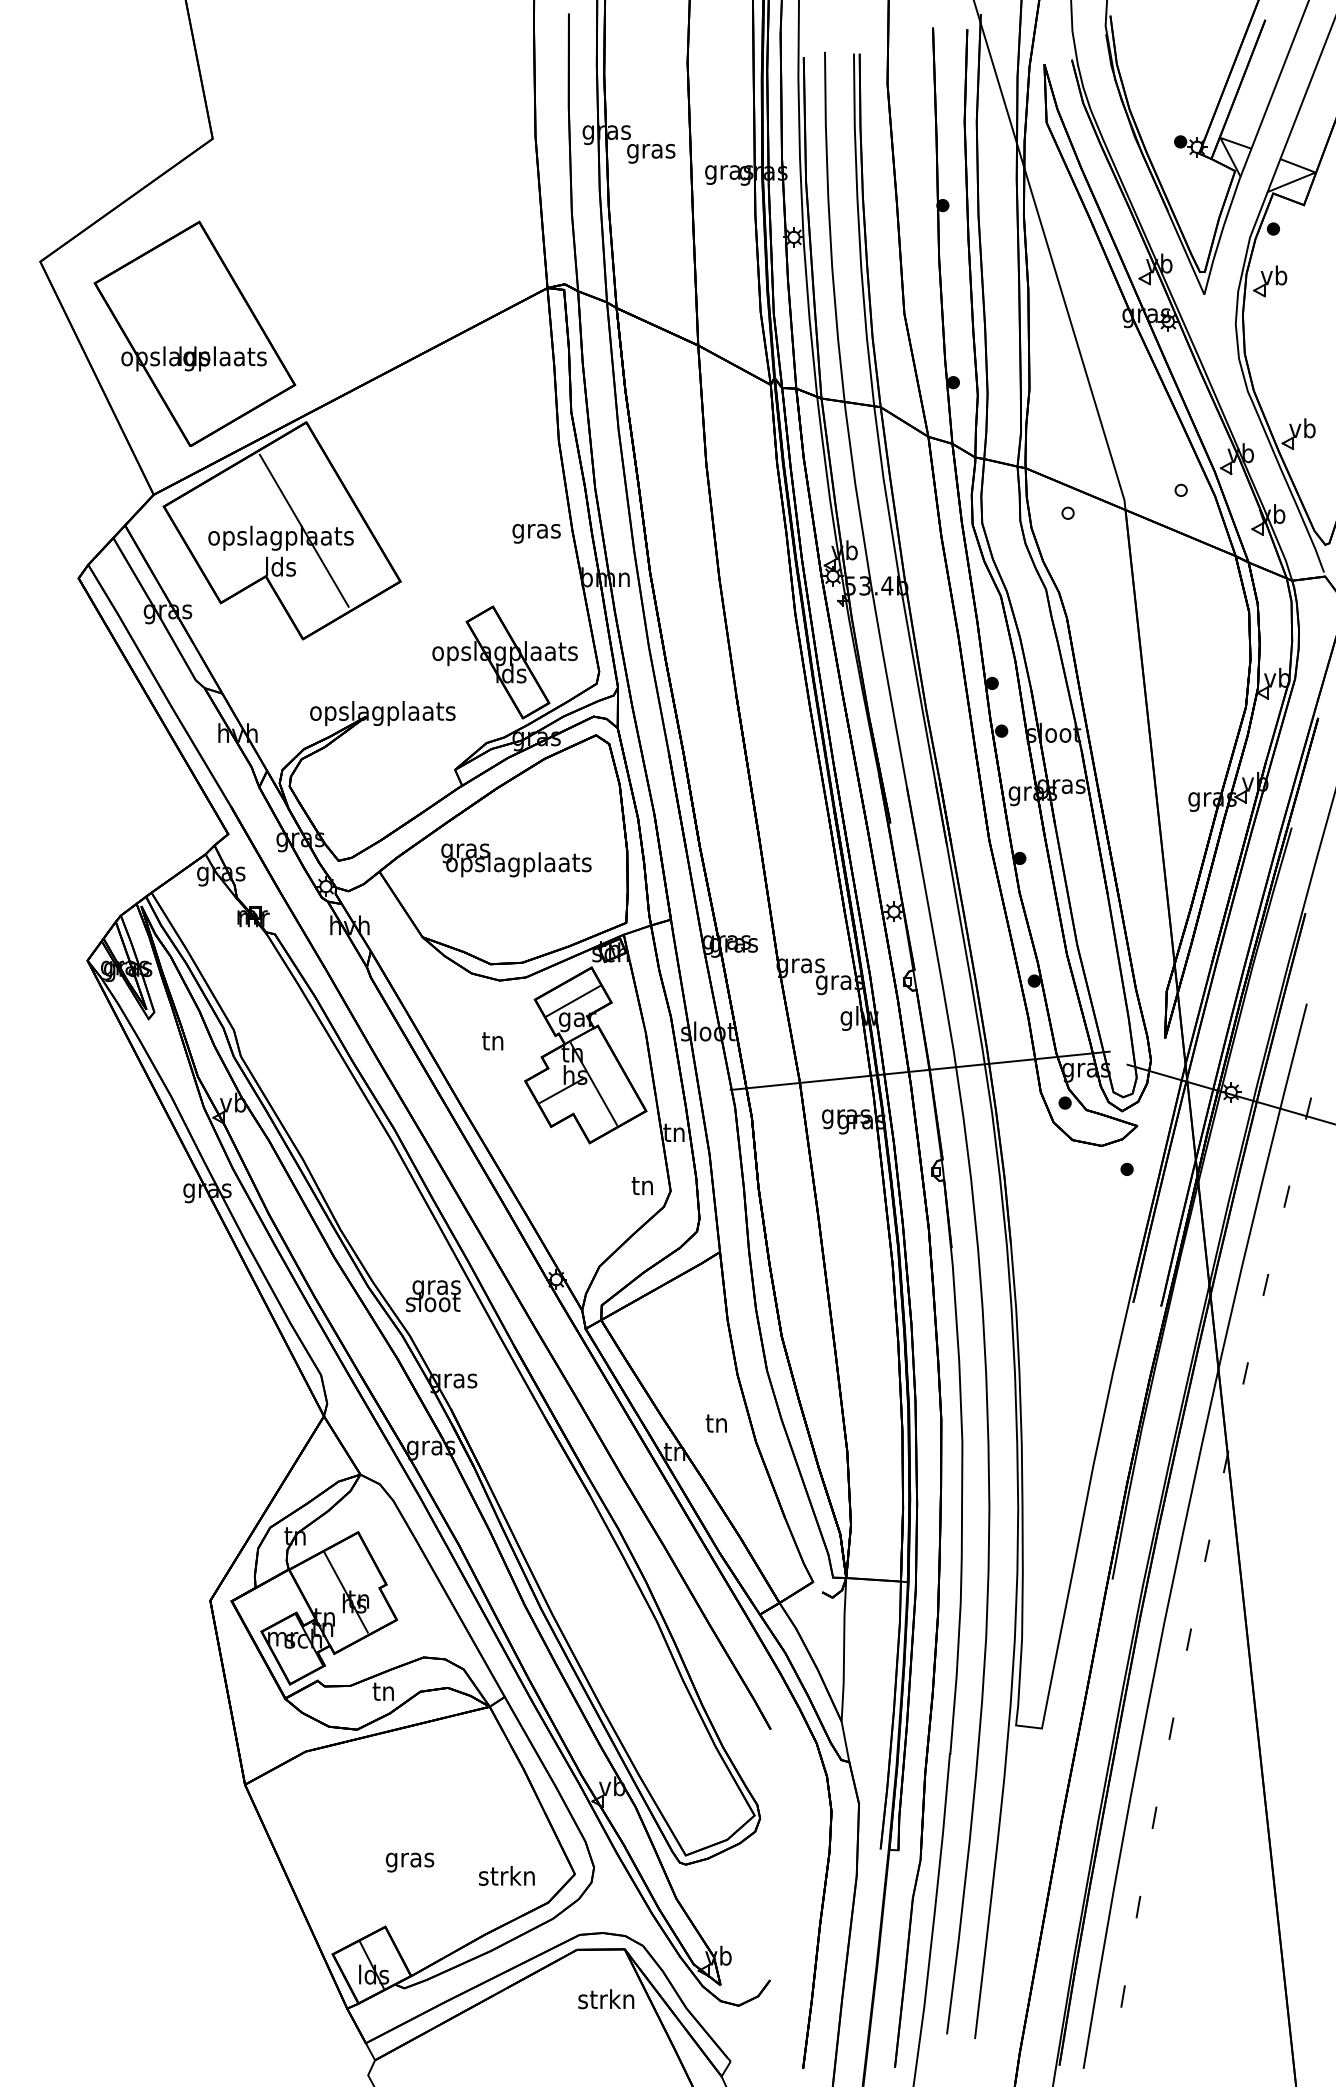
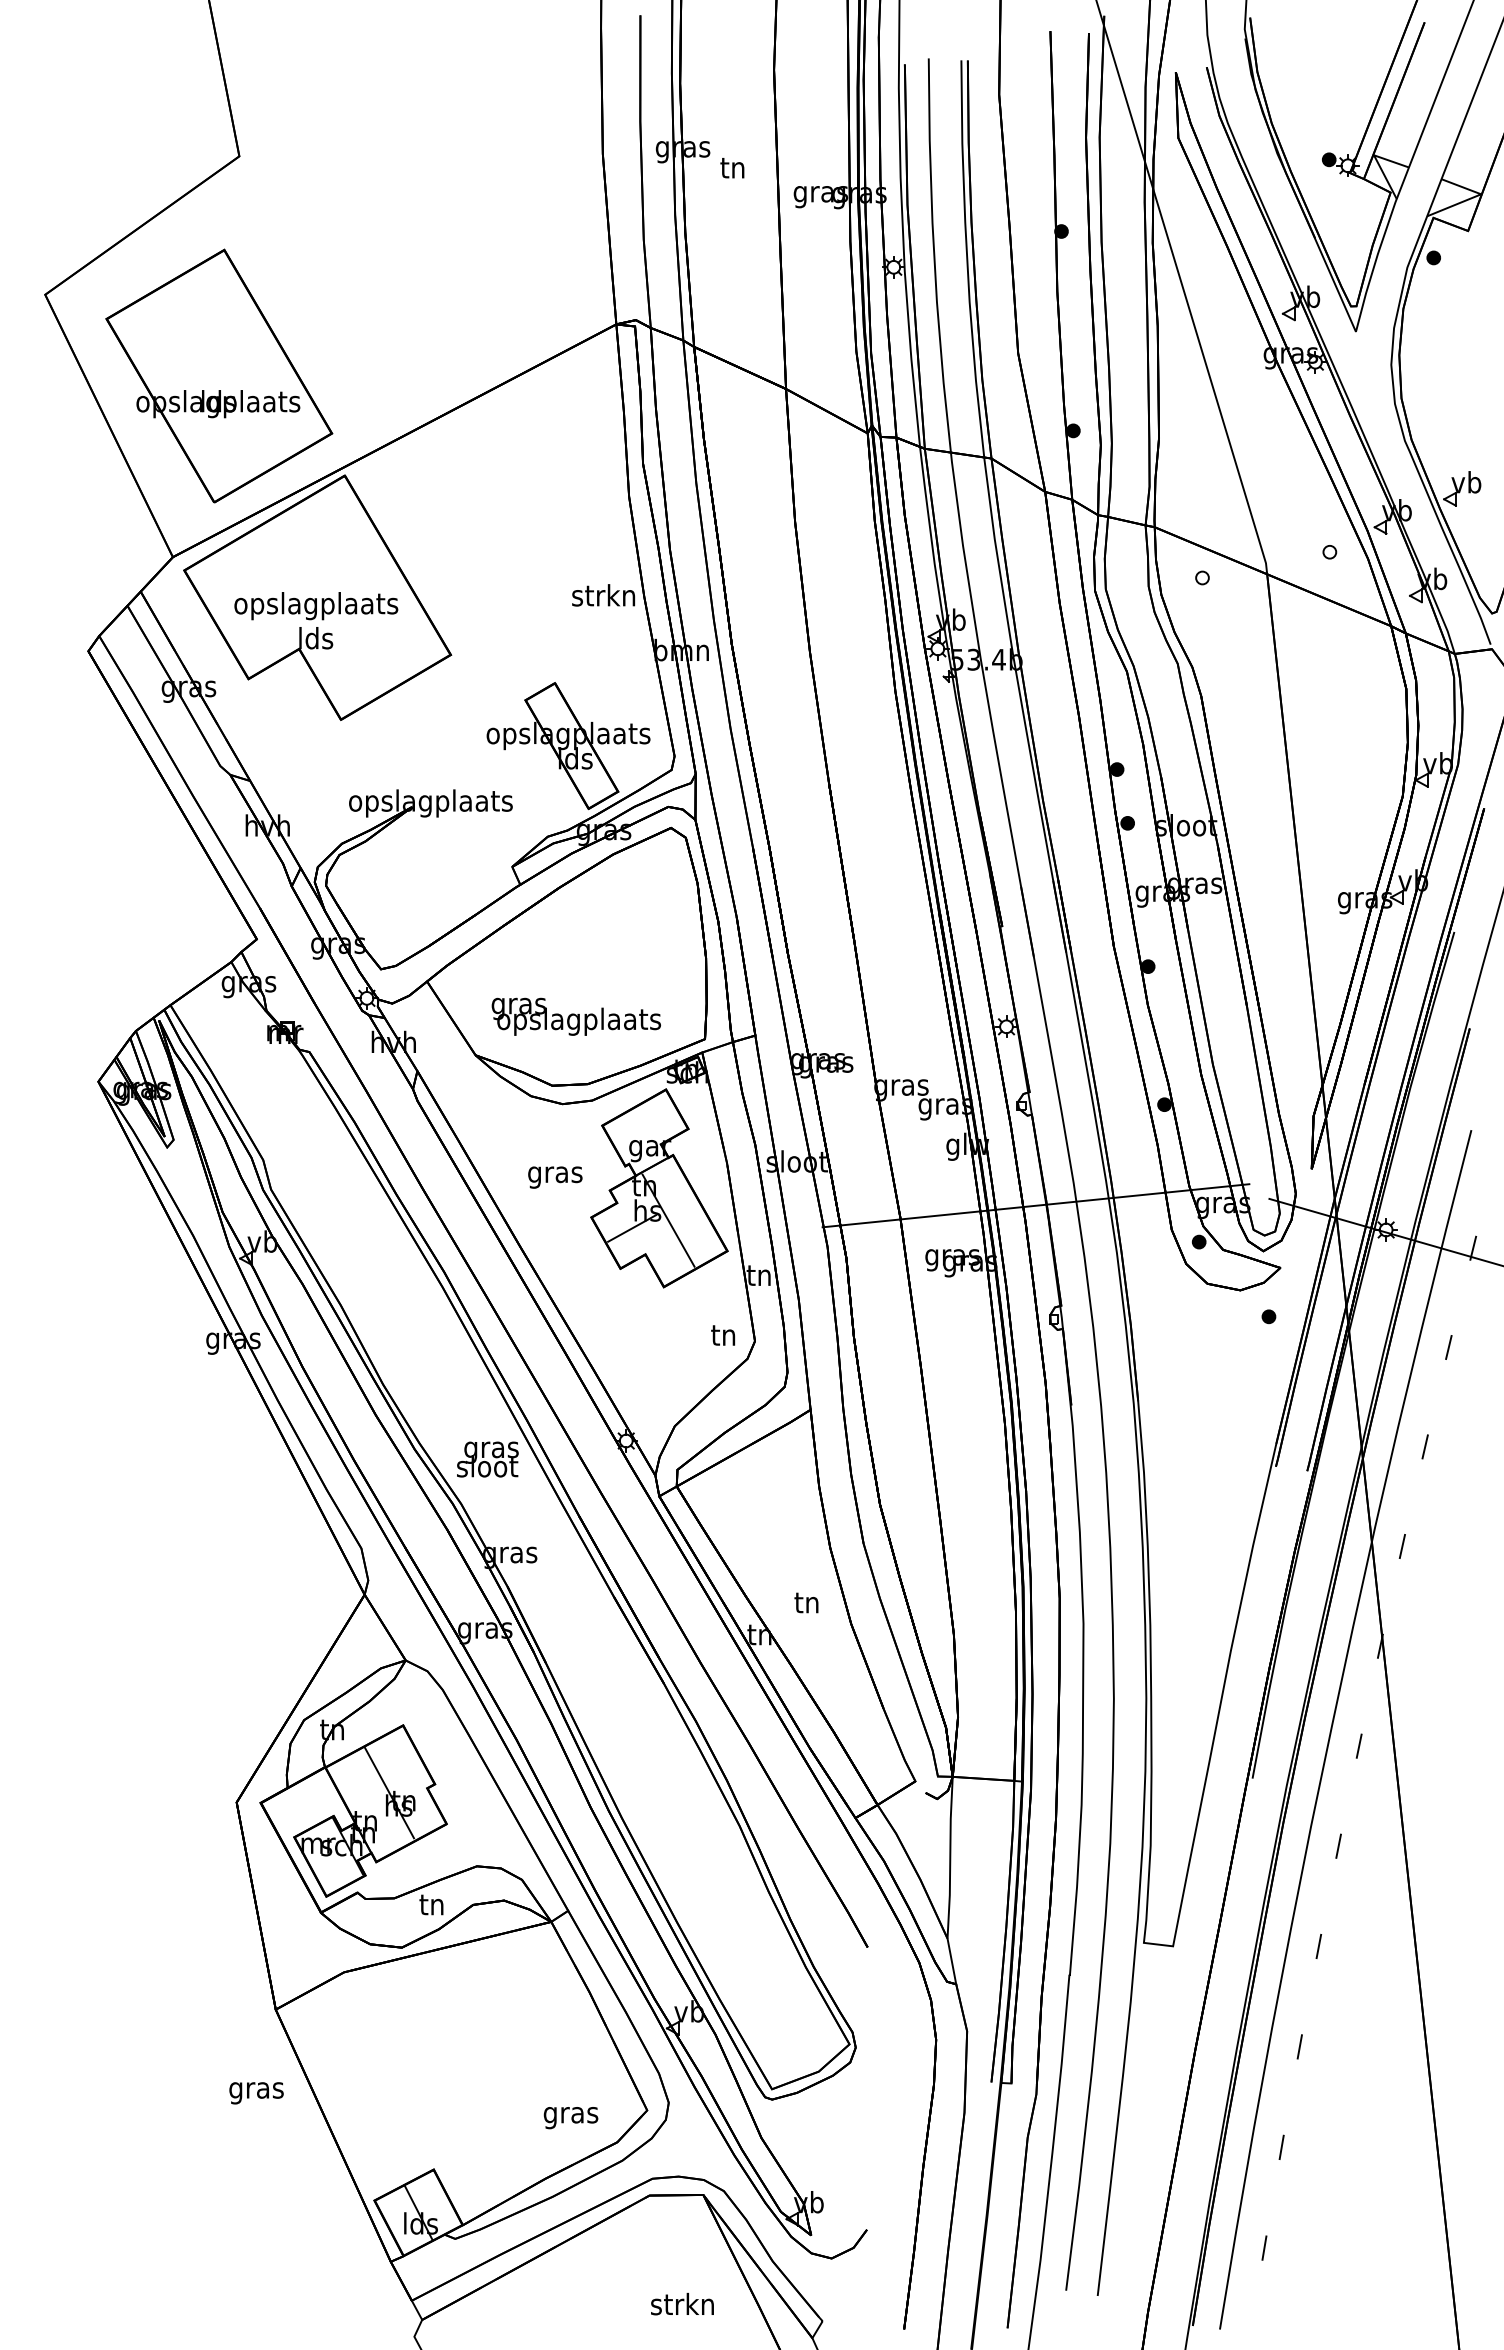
text: (651, 151) -> (733, 170), gras -> tn
part: (1270, 281) -> (1430, 316), removed
line: (304, 530) -> (342, 597), removed
text: (536, 531) -> (603, 598), gras -> strkn
text: (515, 860) -> (575, 1016), moved
line: (572, 1001) -> (644, 1127), removed
text: (493, 1043) -> (555, 1175), tn -> gras
text: (410, 1862) -> (256, 2093), moved
text: (506, 1878) -> (570, 2115), strkn -> gras
text: (606, 1998) -> (682, 2303), moved

